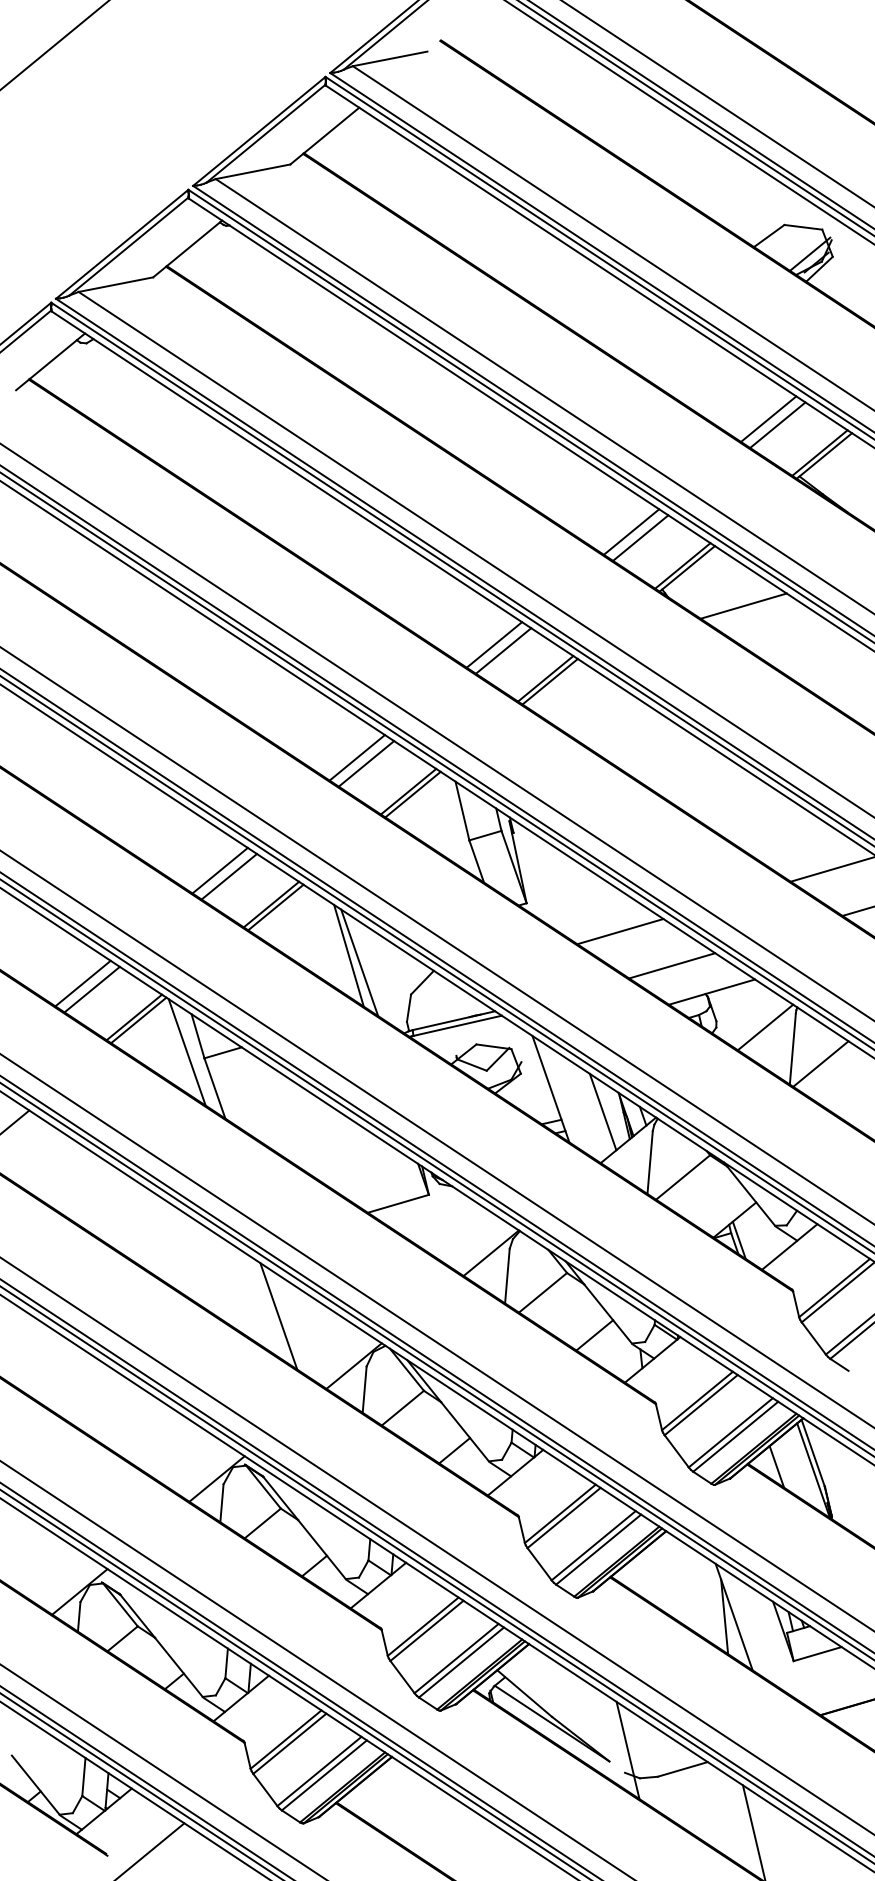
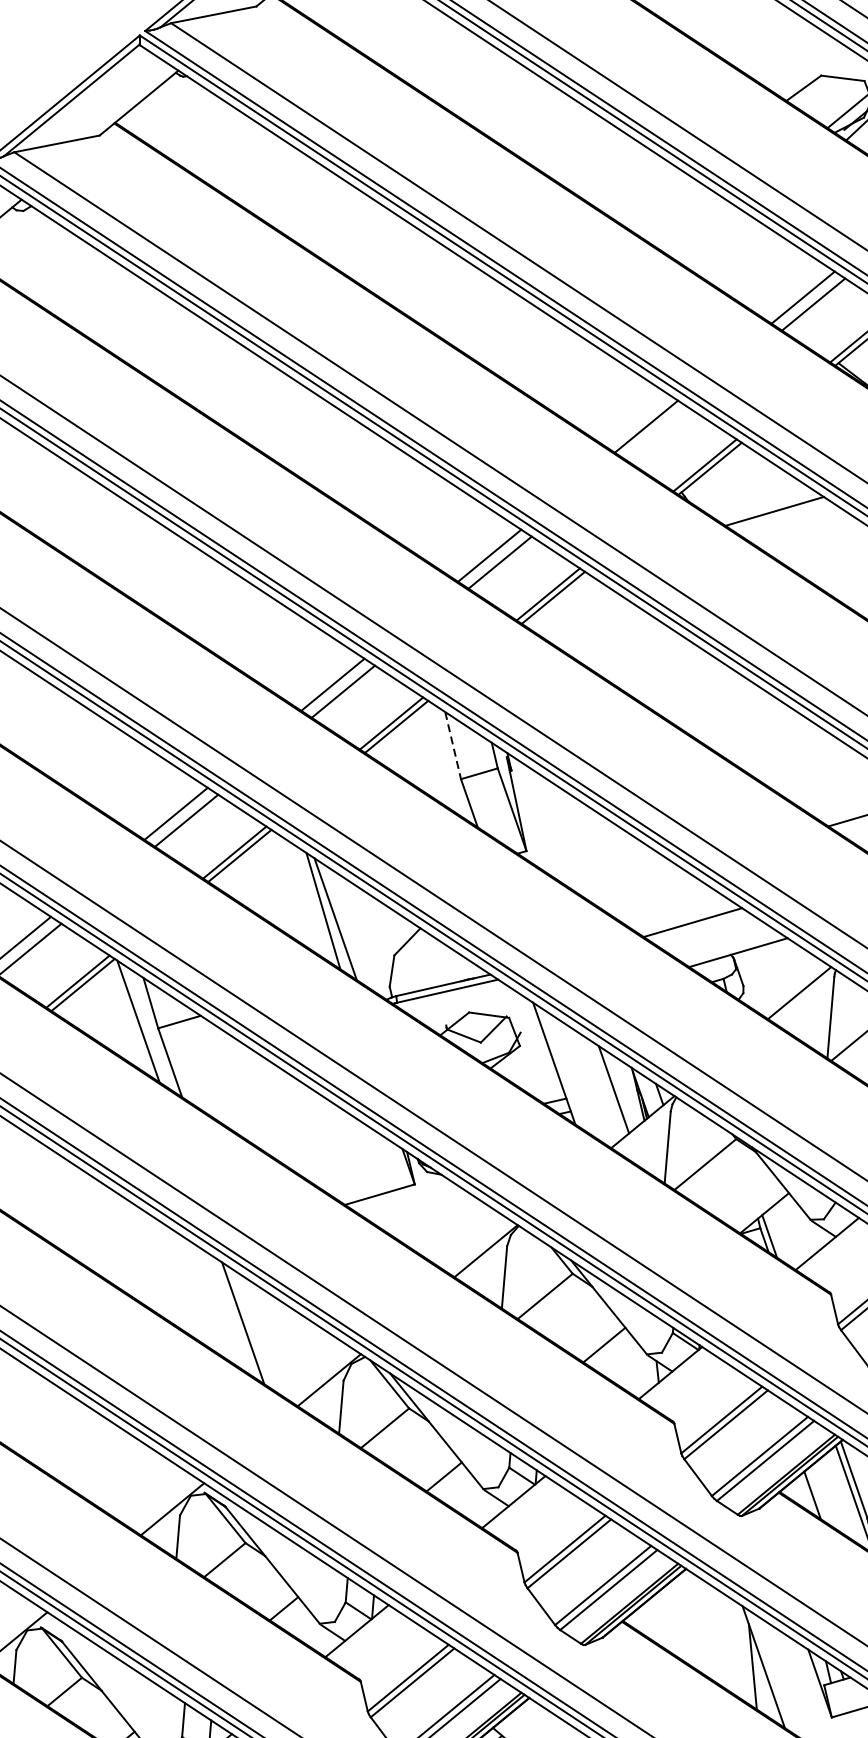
line: (640, 537) -> (656, 432), removed
line: (462, 811) -> (453, 746), solid -> dashed
line: (620, 931) -> (633, 883), removed

